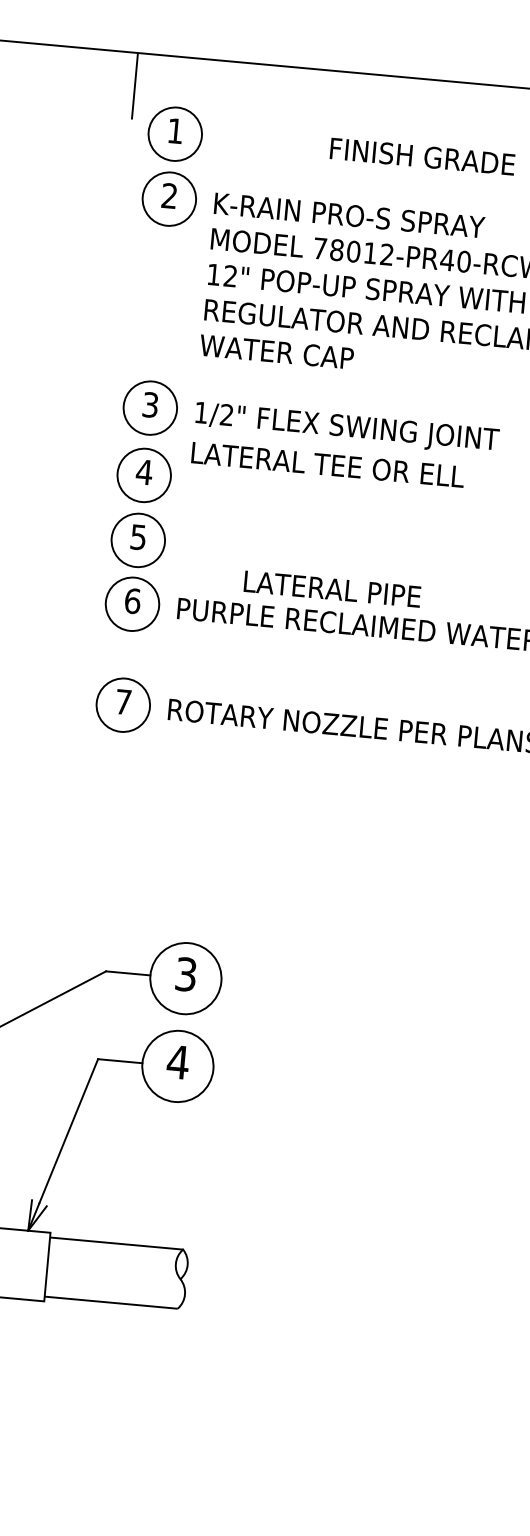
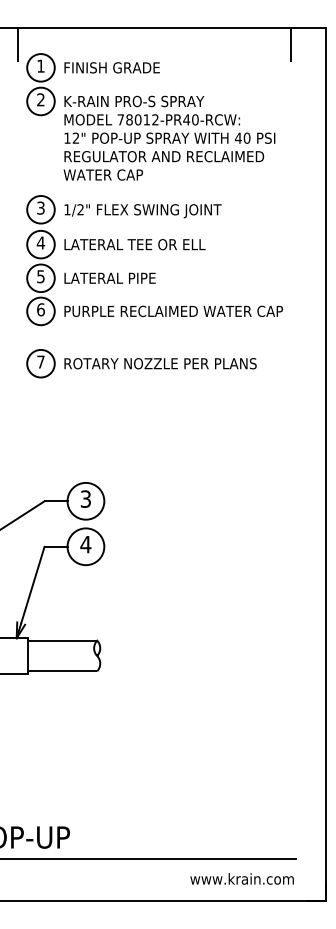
text: (421, 155) -> (111, 67), moved
text: (327, 464) -> (134, 244), moved
text: (331, 587) -> (109, 277), moved

